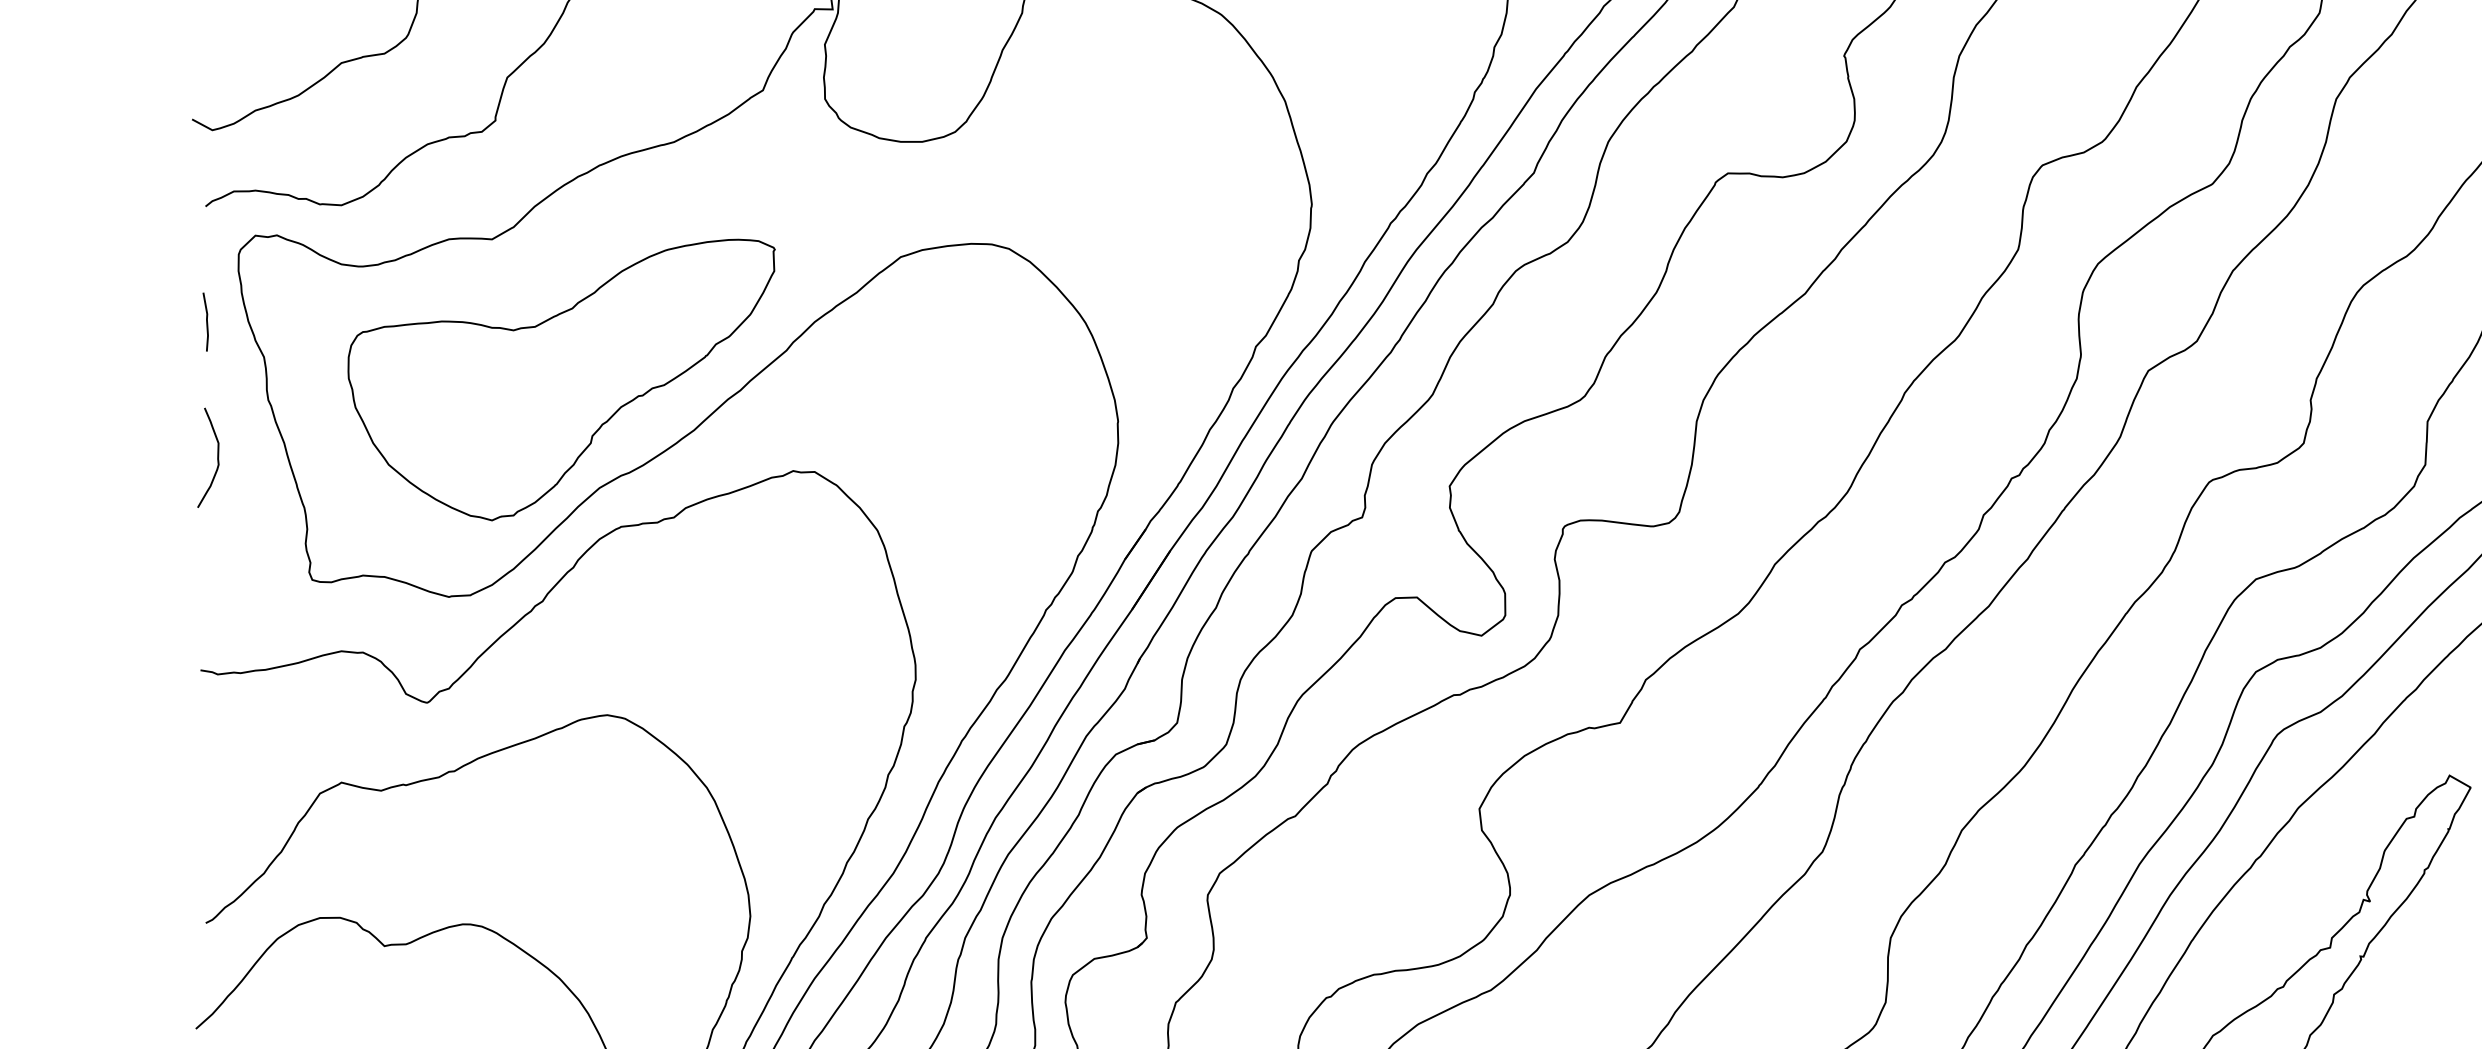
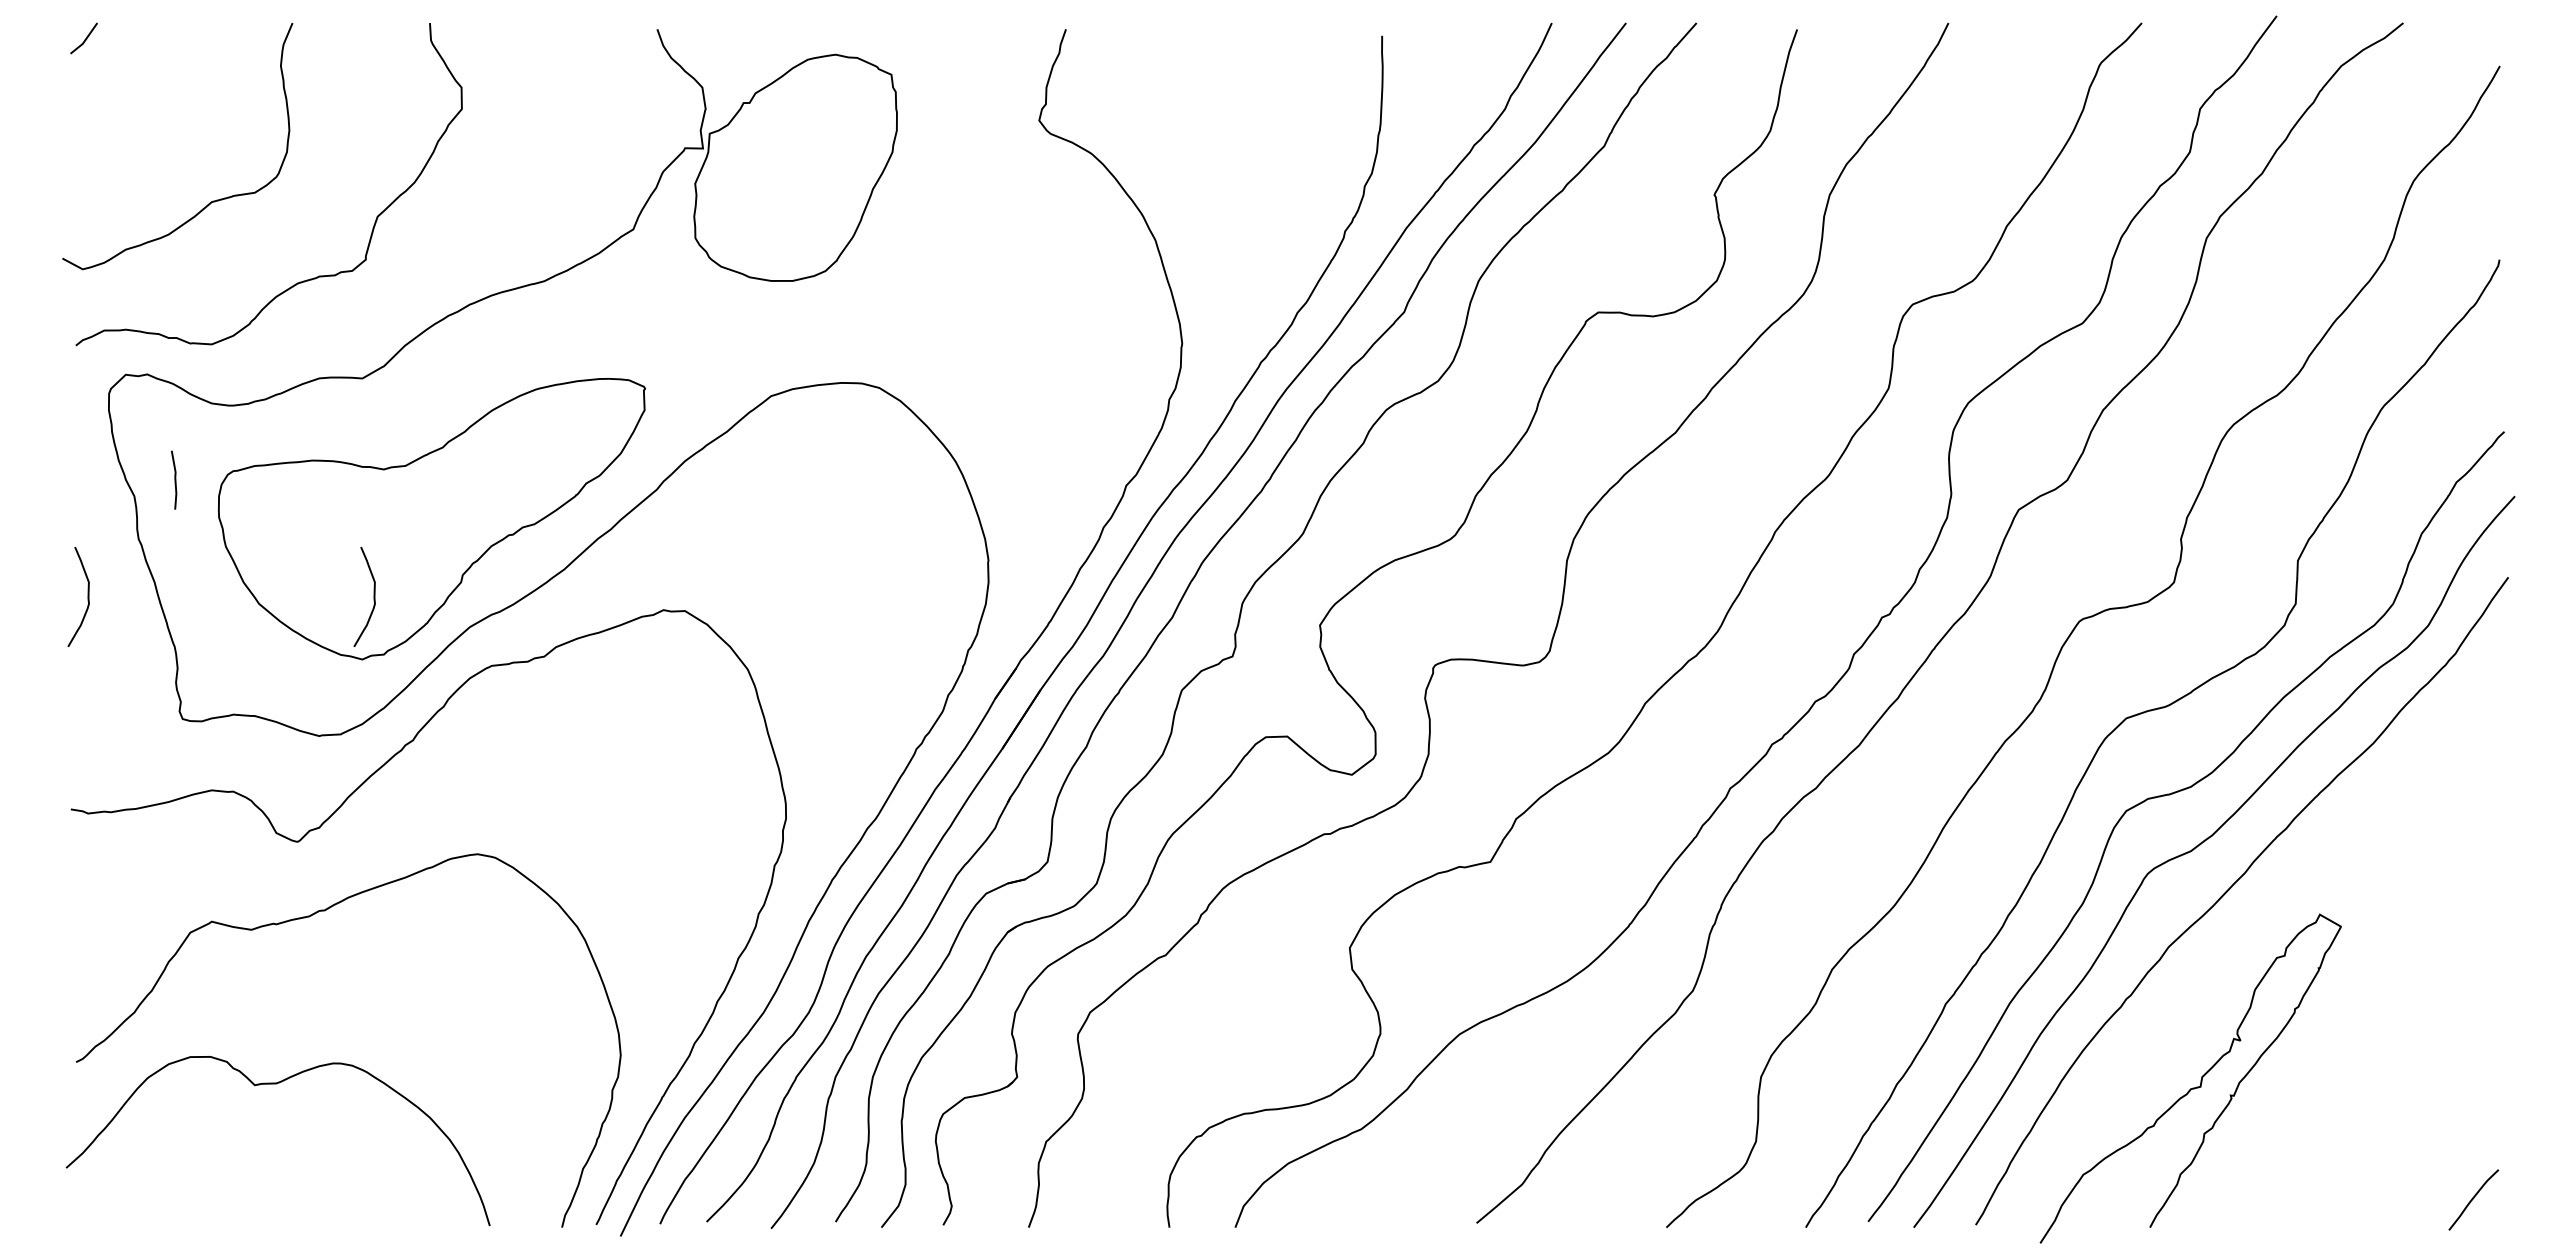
line: (206, 321) -> (174, 479), moved
curve: (503, 457) -> (373, 596), added

